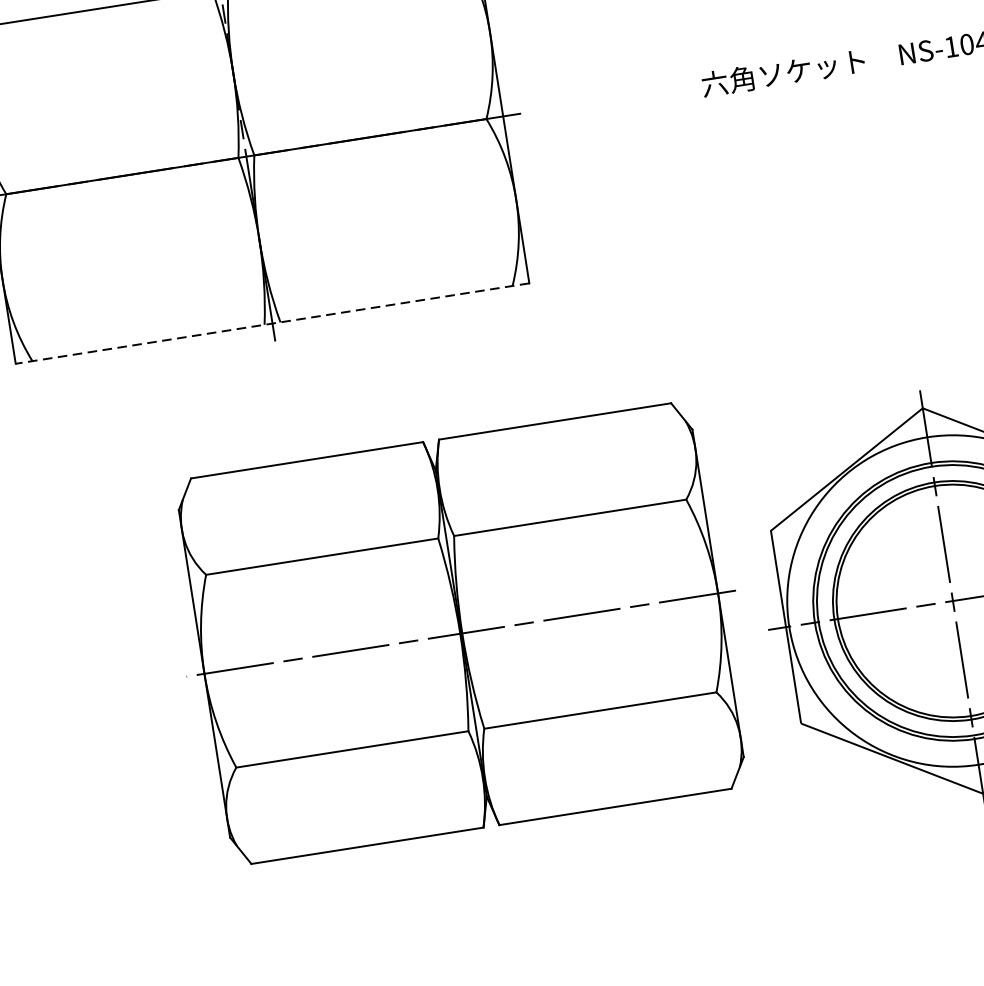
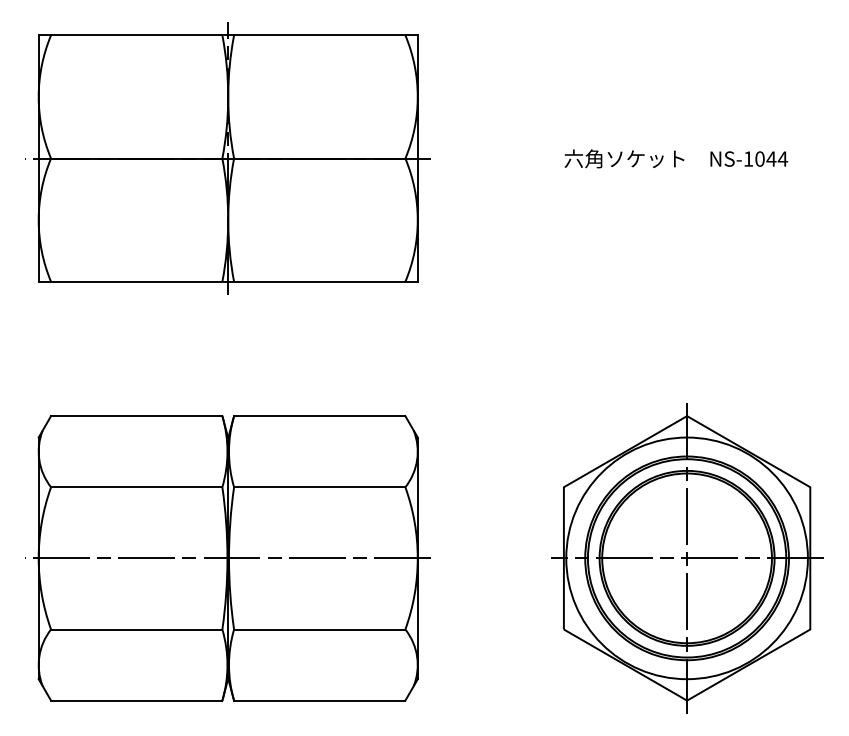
line: (272, 323) -> (228, 281), dashed -> solid
part: (460, 633) -> (227, 558), moved

